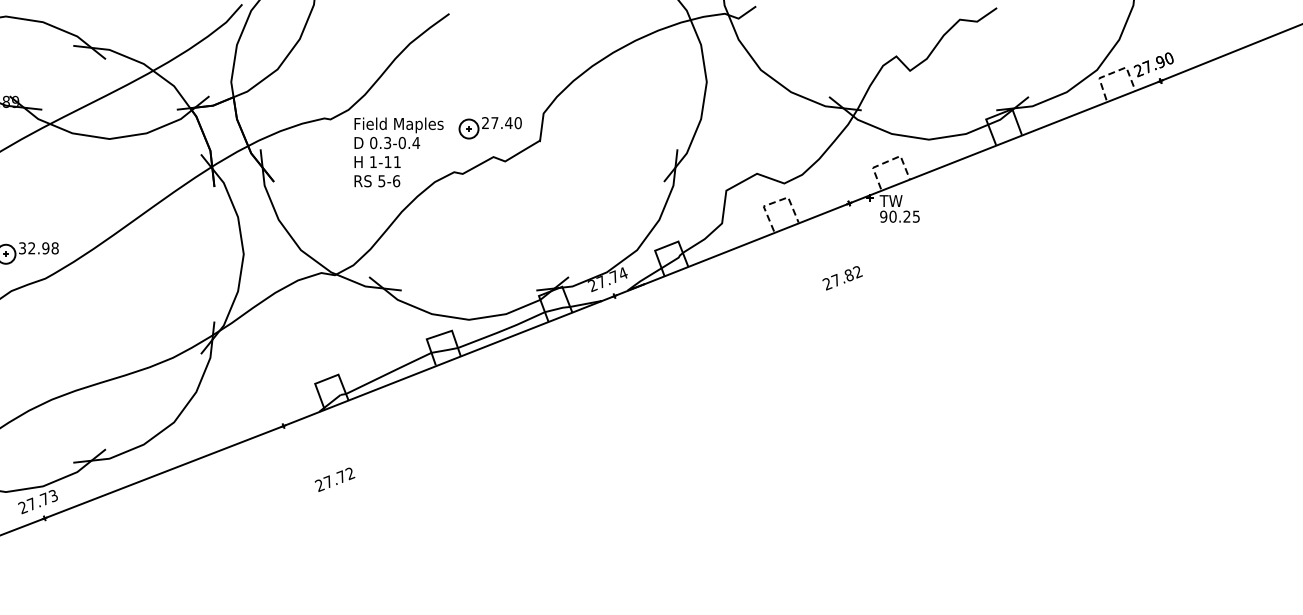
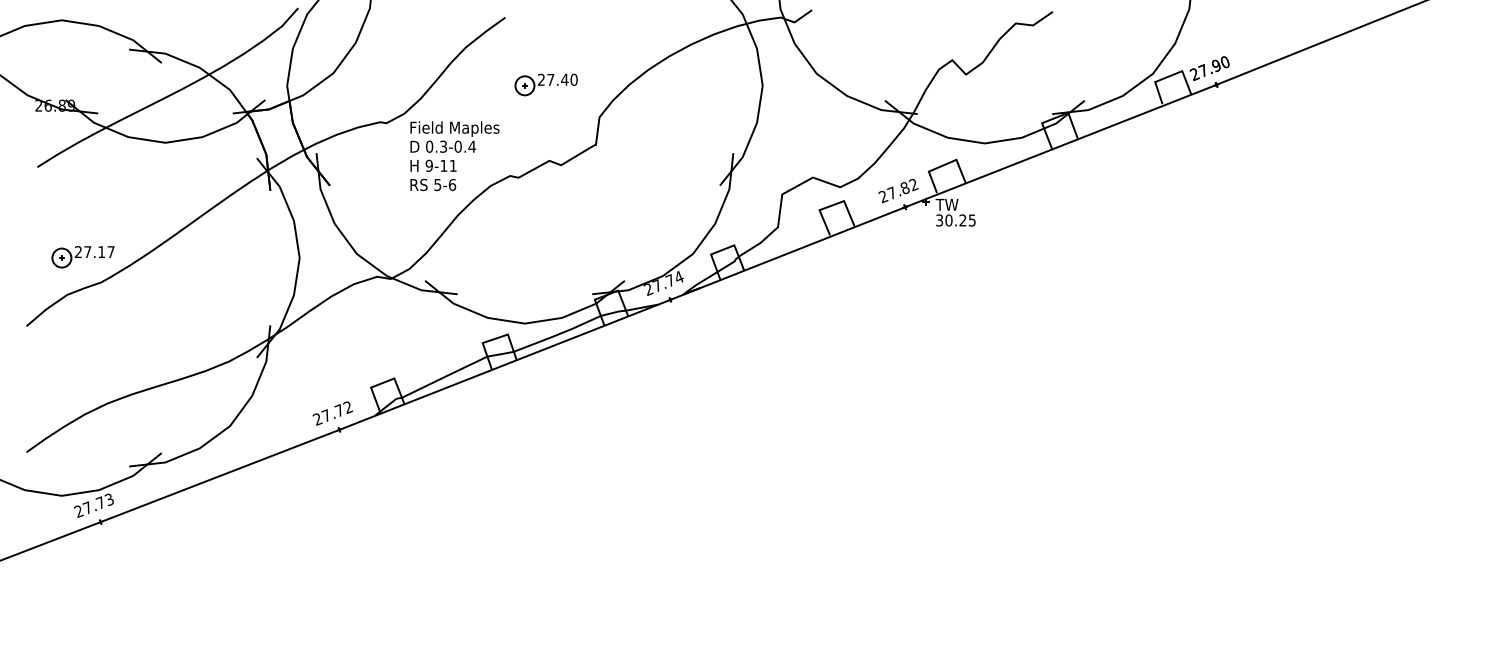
line: (1113, 72) -> (1169, 76), dashed -> solid
part: (489, 127) -> (545, 84), moved
text: (372, 161) -> (428, 165), 1-11 -> 9-11
line: (888, 161) -> (944, 165), dashed -> solid
line: (776, 201) -> (832, 205), dashed -> solid
text: (883, 216) -> (939, 220), 90.25 -> 30.25
text: (38, 248) -> (94, 252), 32.98 -> 27.17
text: (842, 278) -> (898, 191), moved
text: (334, 479) -> (332, 413), moved

